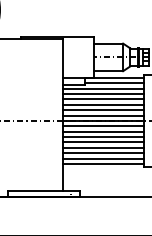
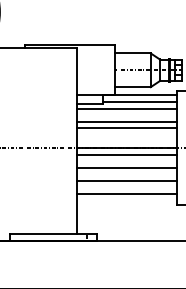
line: (103, 94) -> (126, 115), removed
line: (103, 110) -> (126, 135), removed
line: (103, 115) -> (126, 141), removed
line: (103, 131) -> (126, 161), removed
line: (103, 142) -> (126, 174), removed
line: (103, 153) -> (126, 187), removed
line: (103, 164) -> (126, 201), removed

